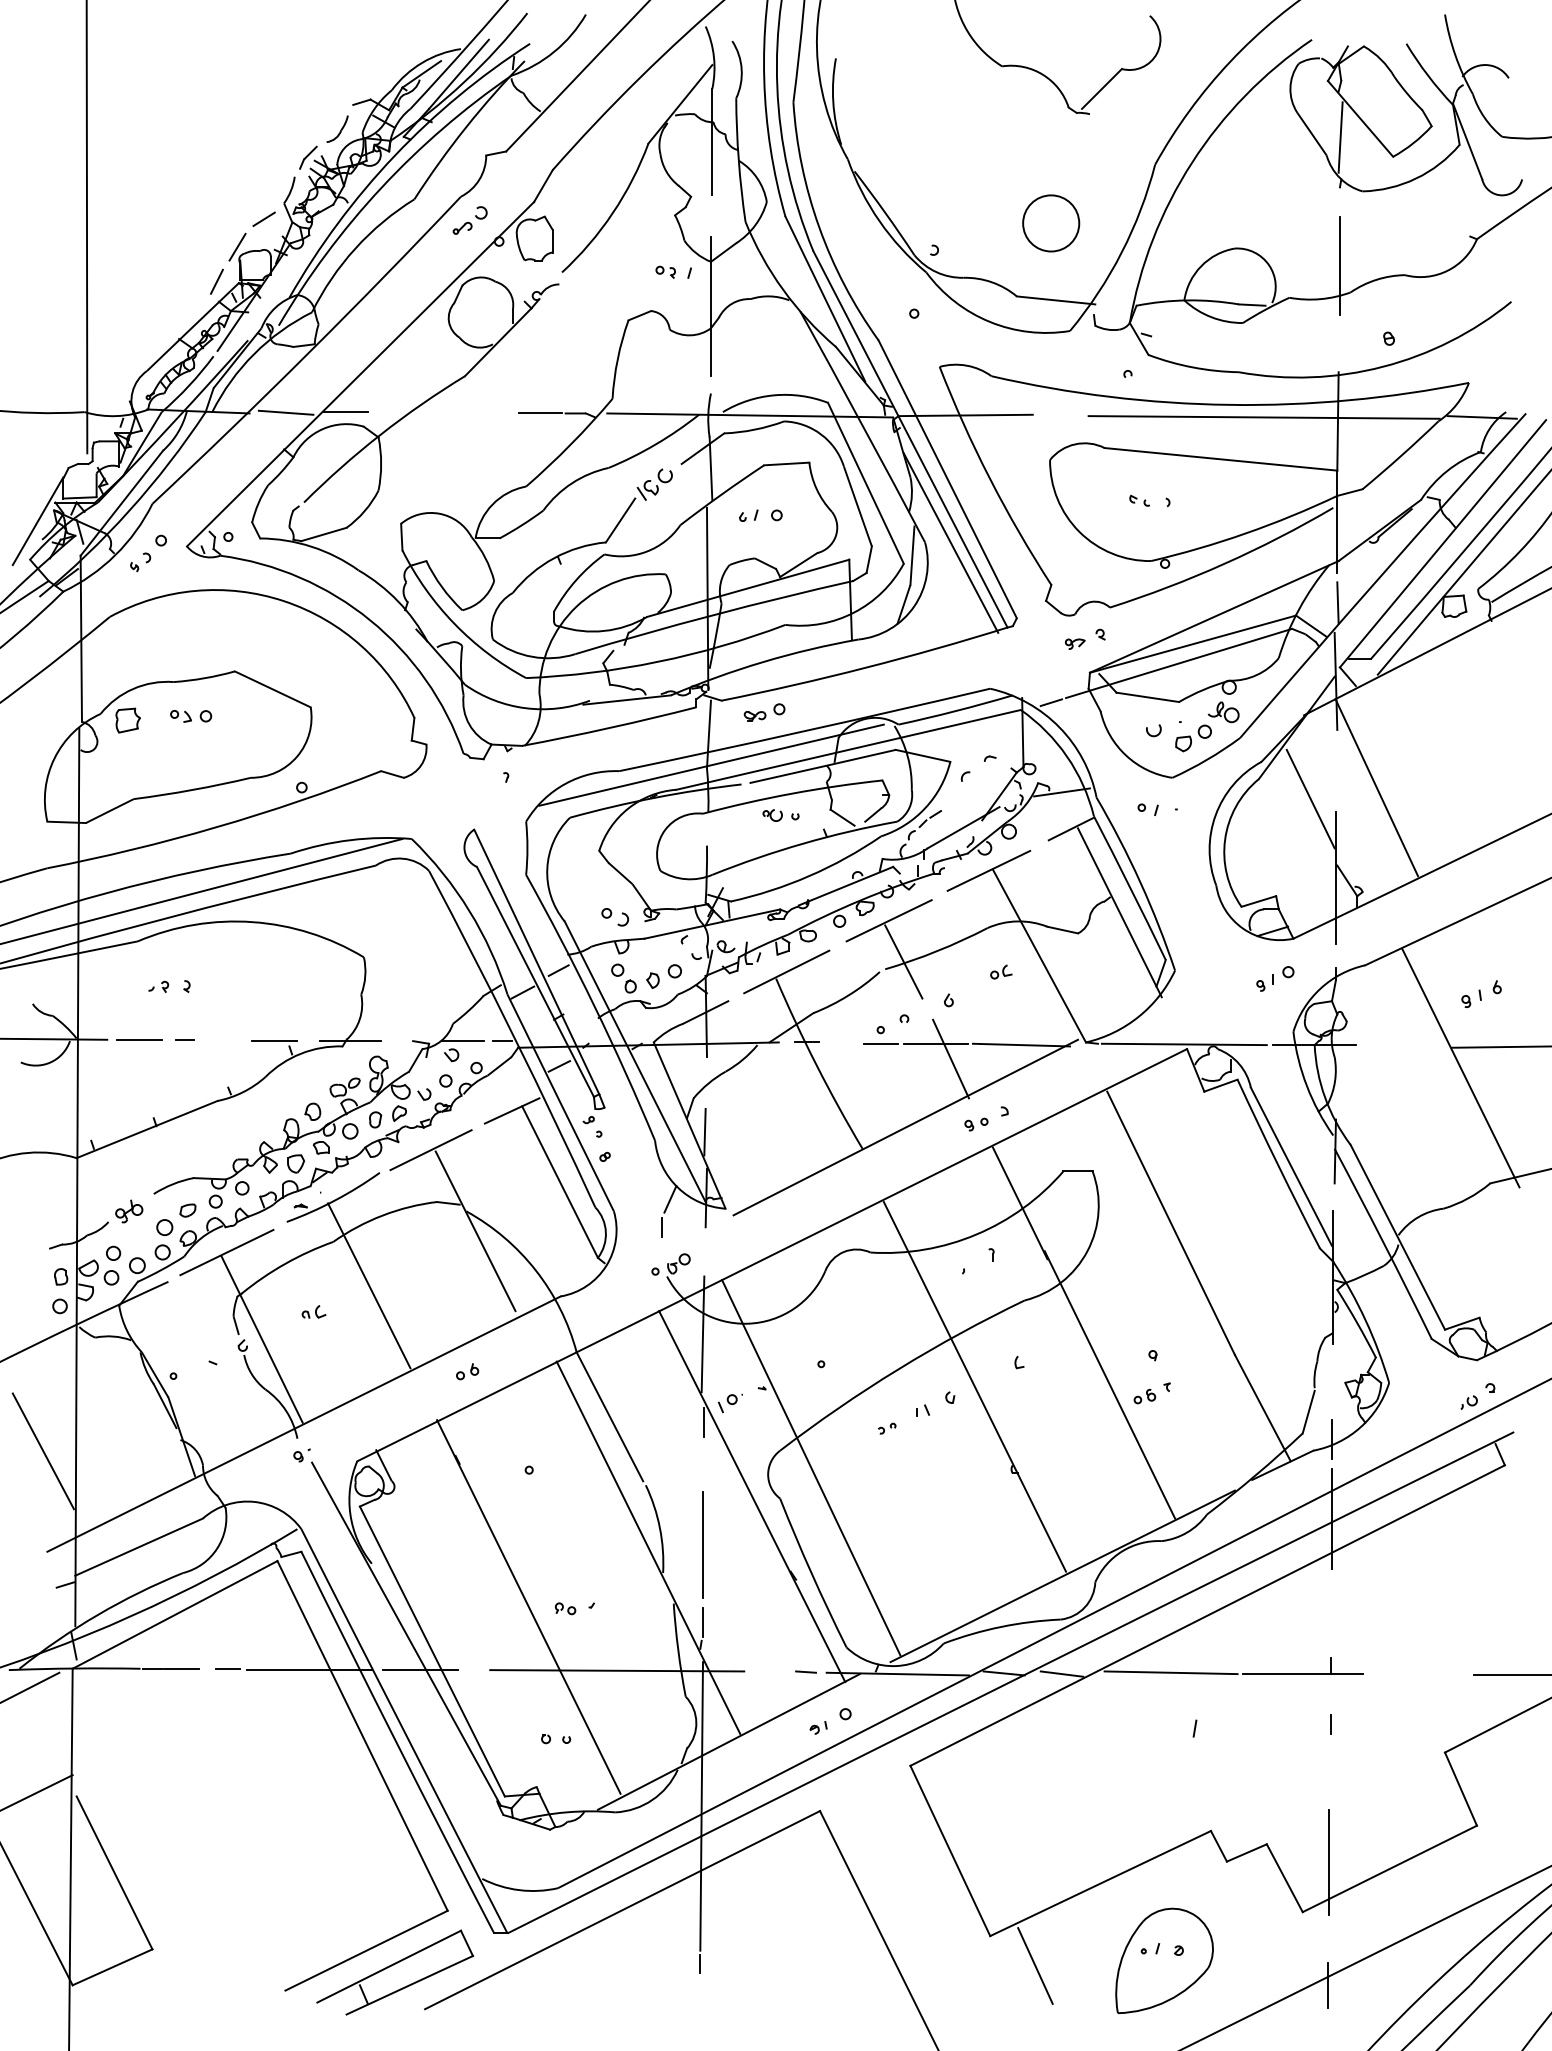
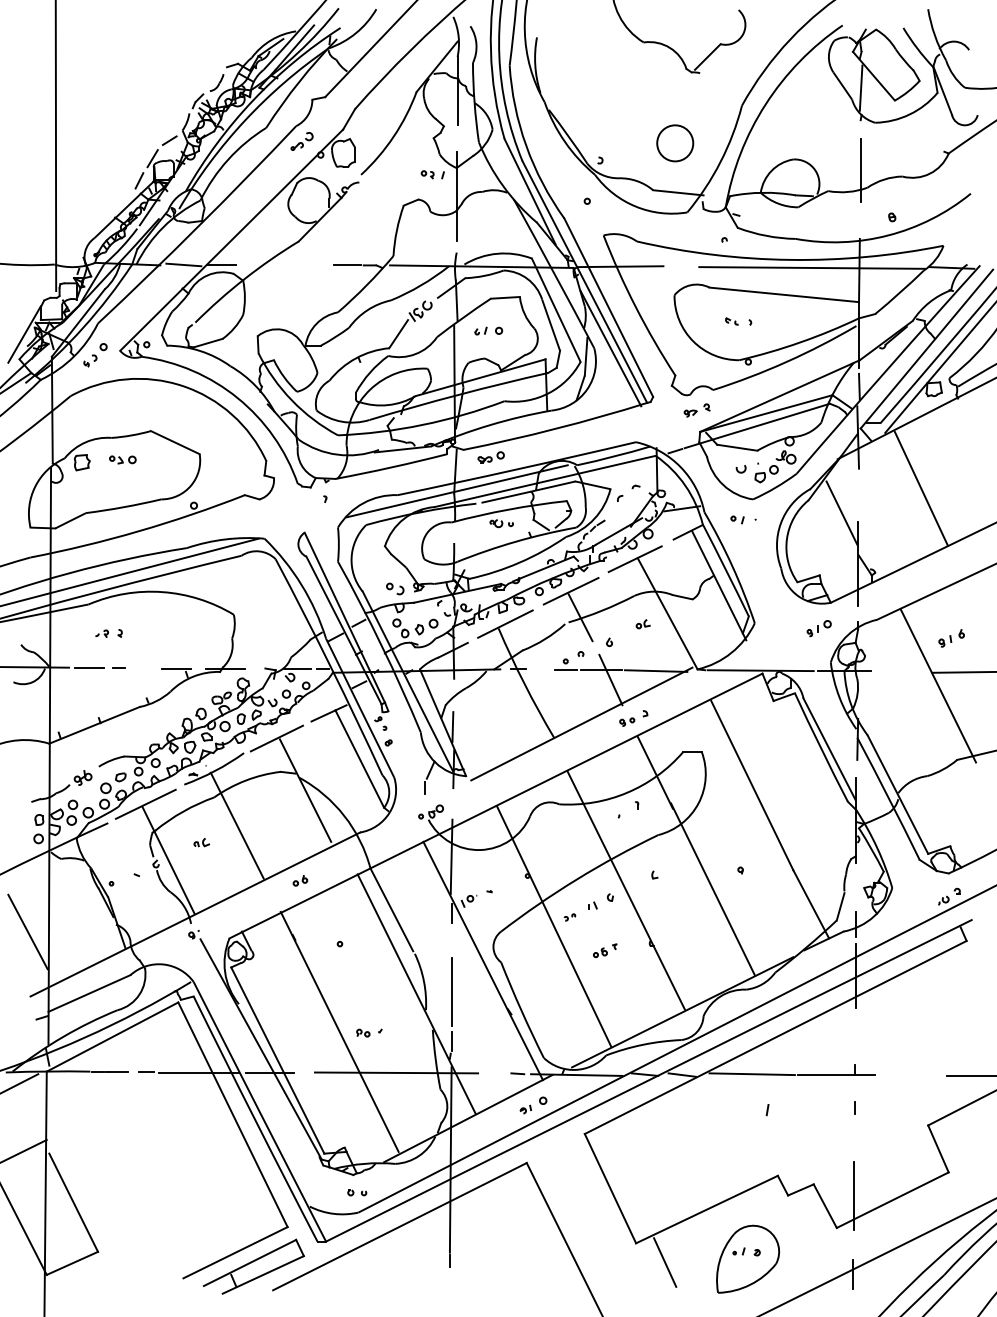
line: (1375, 787) -> (920, 488), moved
part: (1152, 1392) -> (605, 950), moved
line: (810, 1467) -> (553, 926), moved
part: (556, 1738) -> (357, 1192), moved

